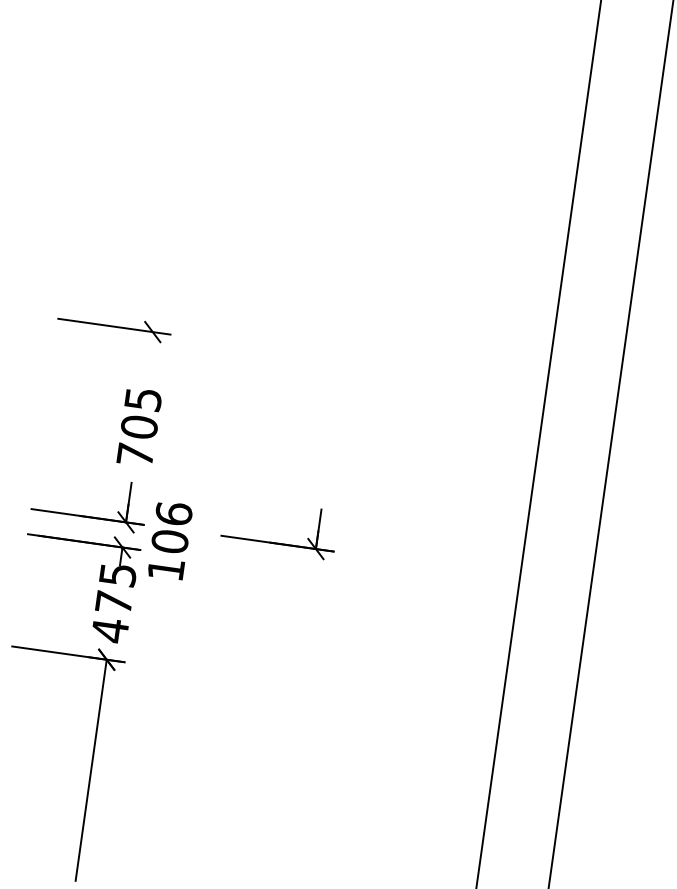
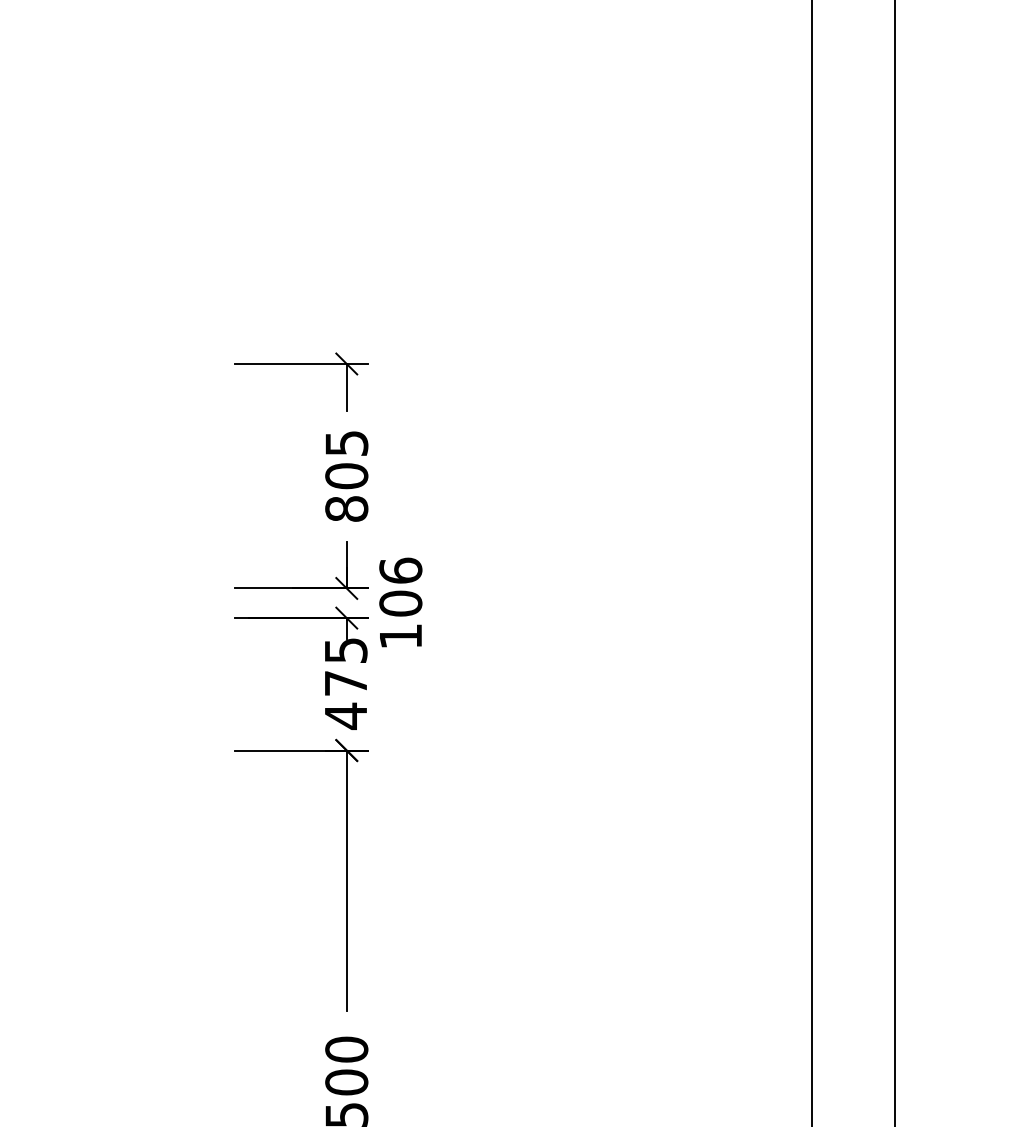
line: (149, 351) -> (346, 386), added
text: (135, 454) -> (346, 508), 705 -> 805
part: (277, 542) -> (525, 587), removed

